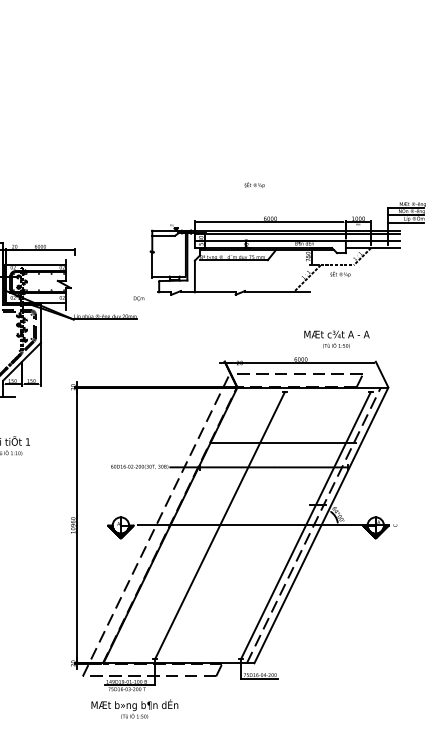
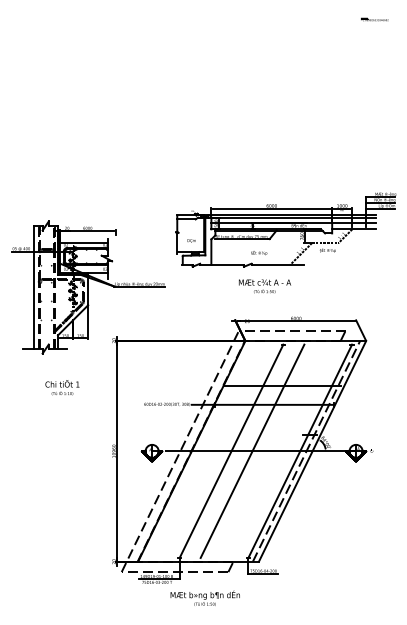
text: (255, 185) -> (259, 253), moved
text: (138, 298) -> (191, 240), moved
text: (337, 339) -> (265, 286), moved
line: (246, 524) -> (252, 450), added
text: (133, 708) -> (204, 597), moved

